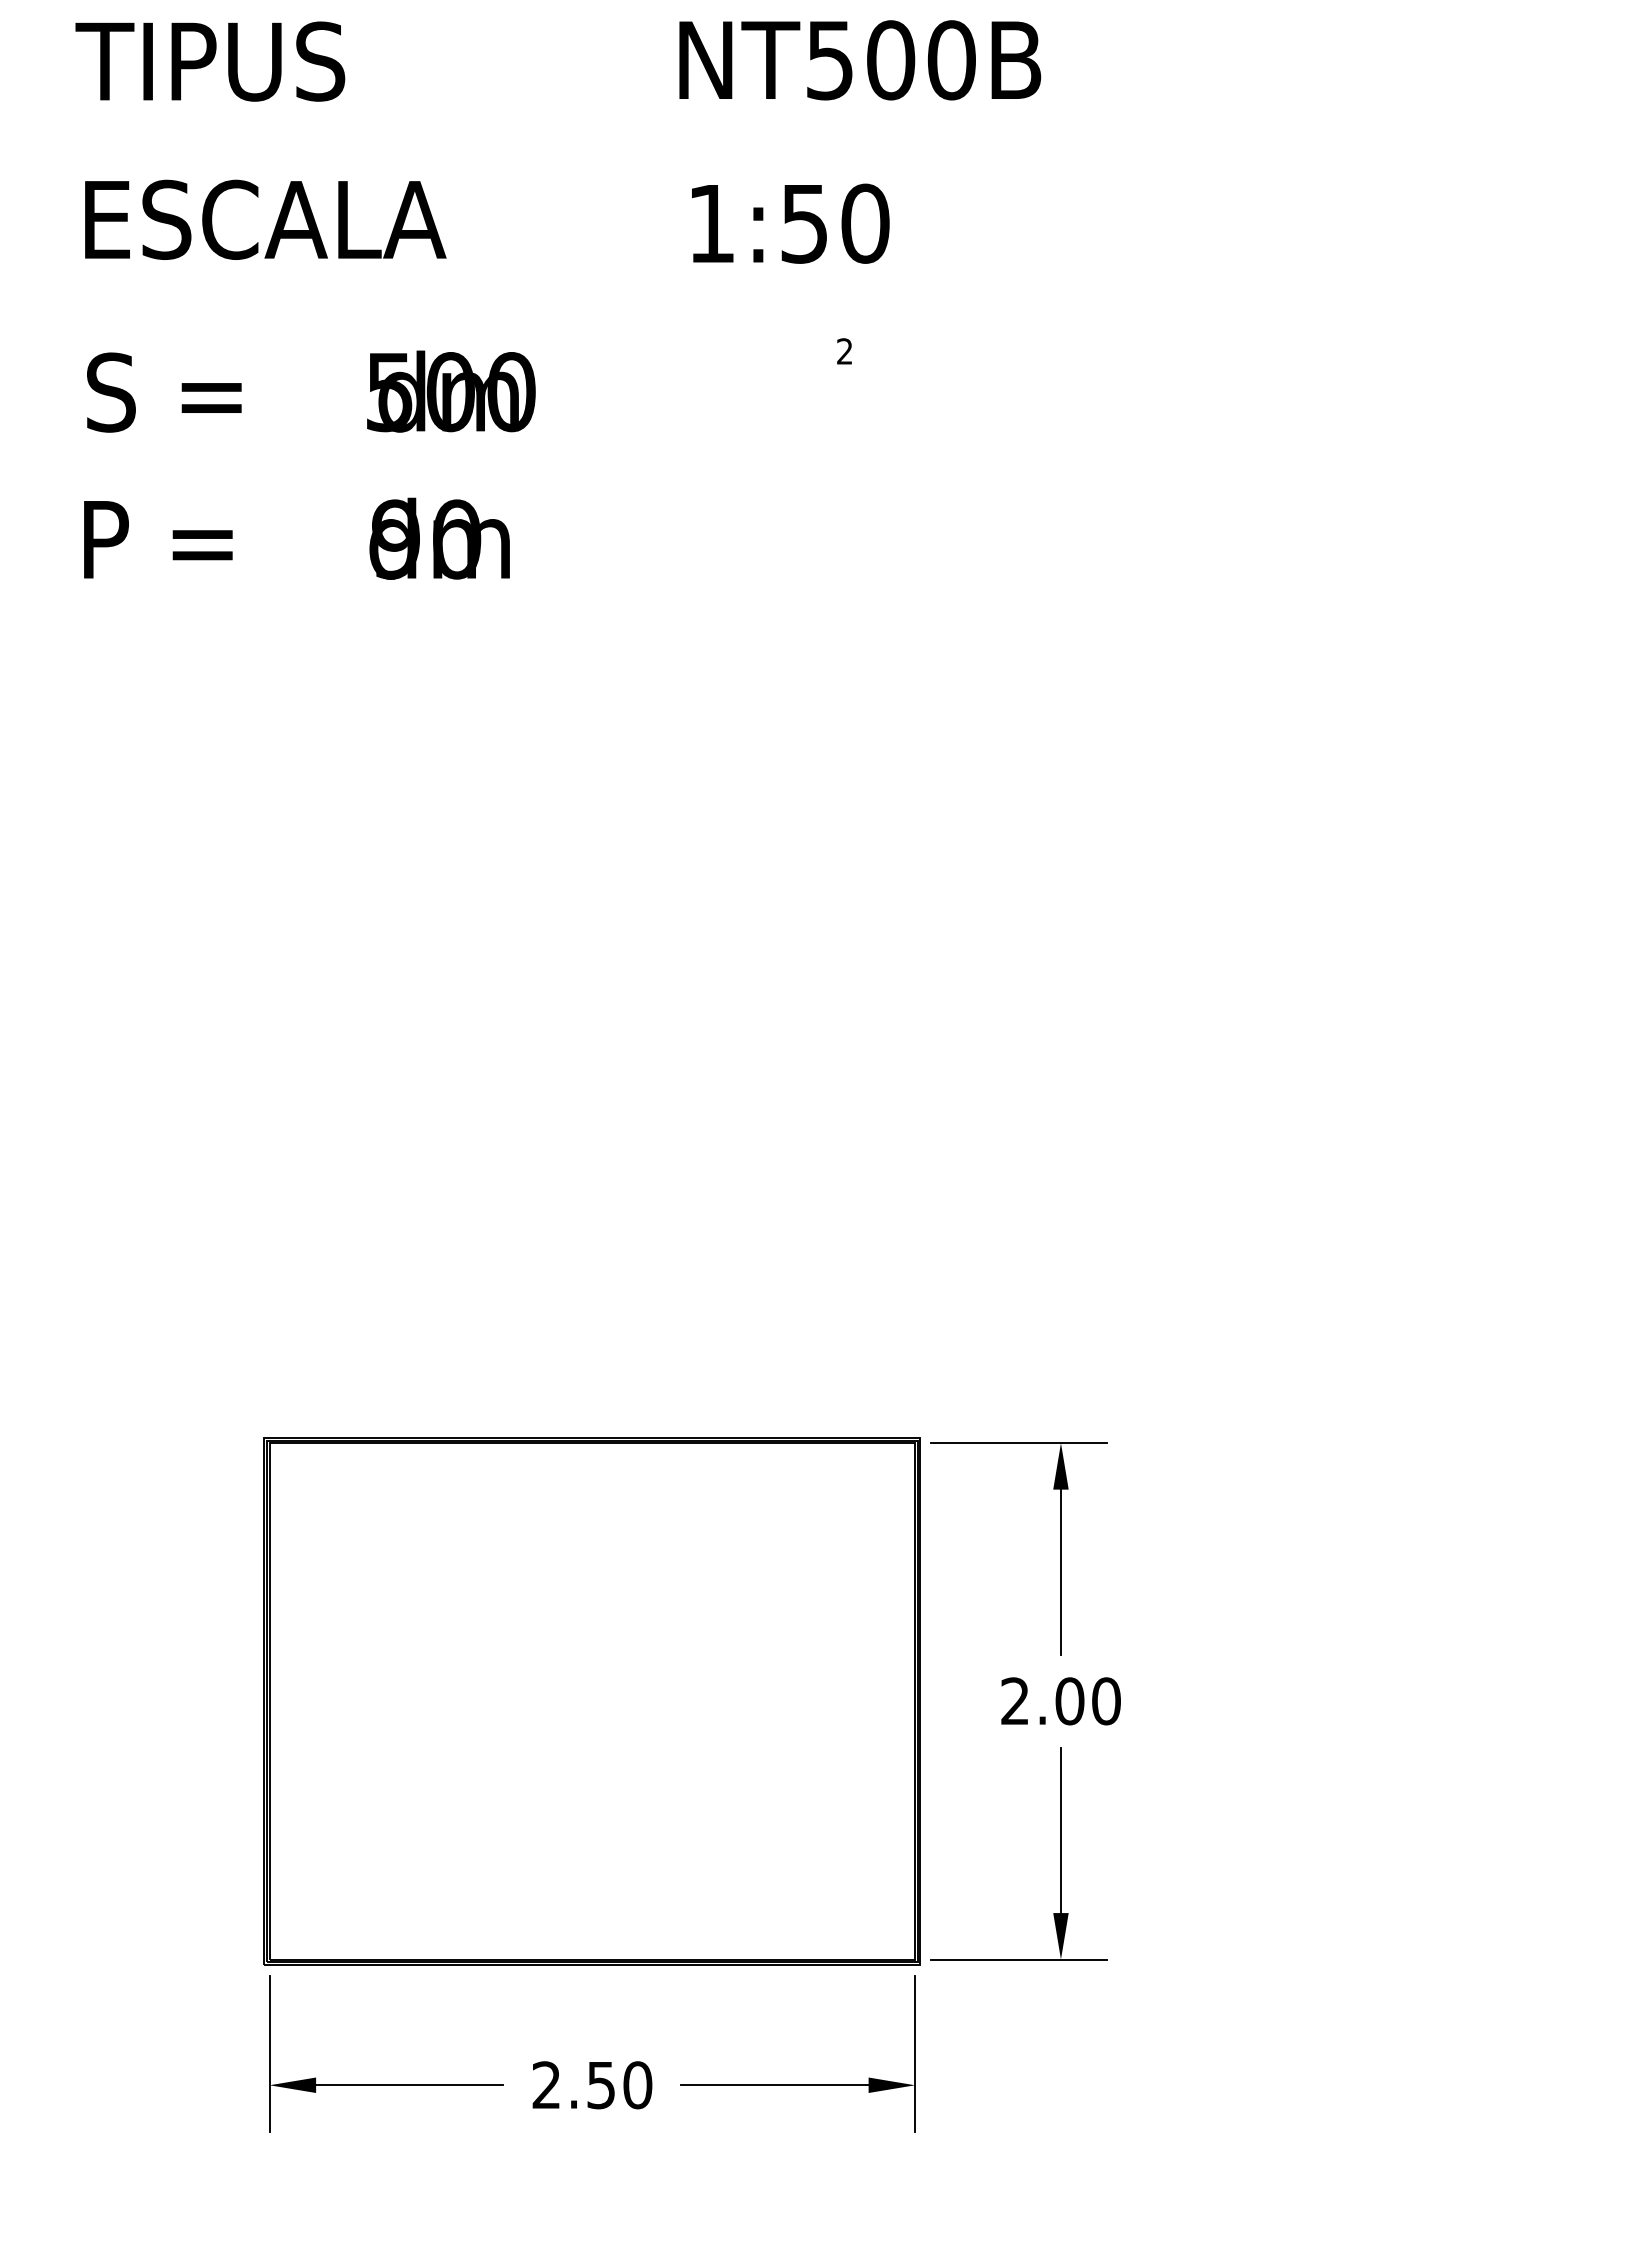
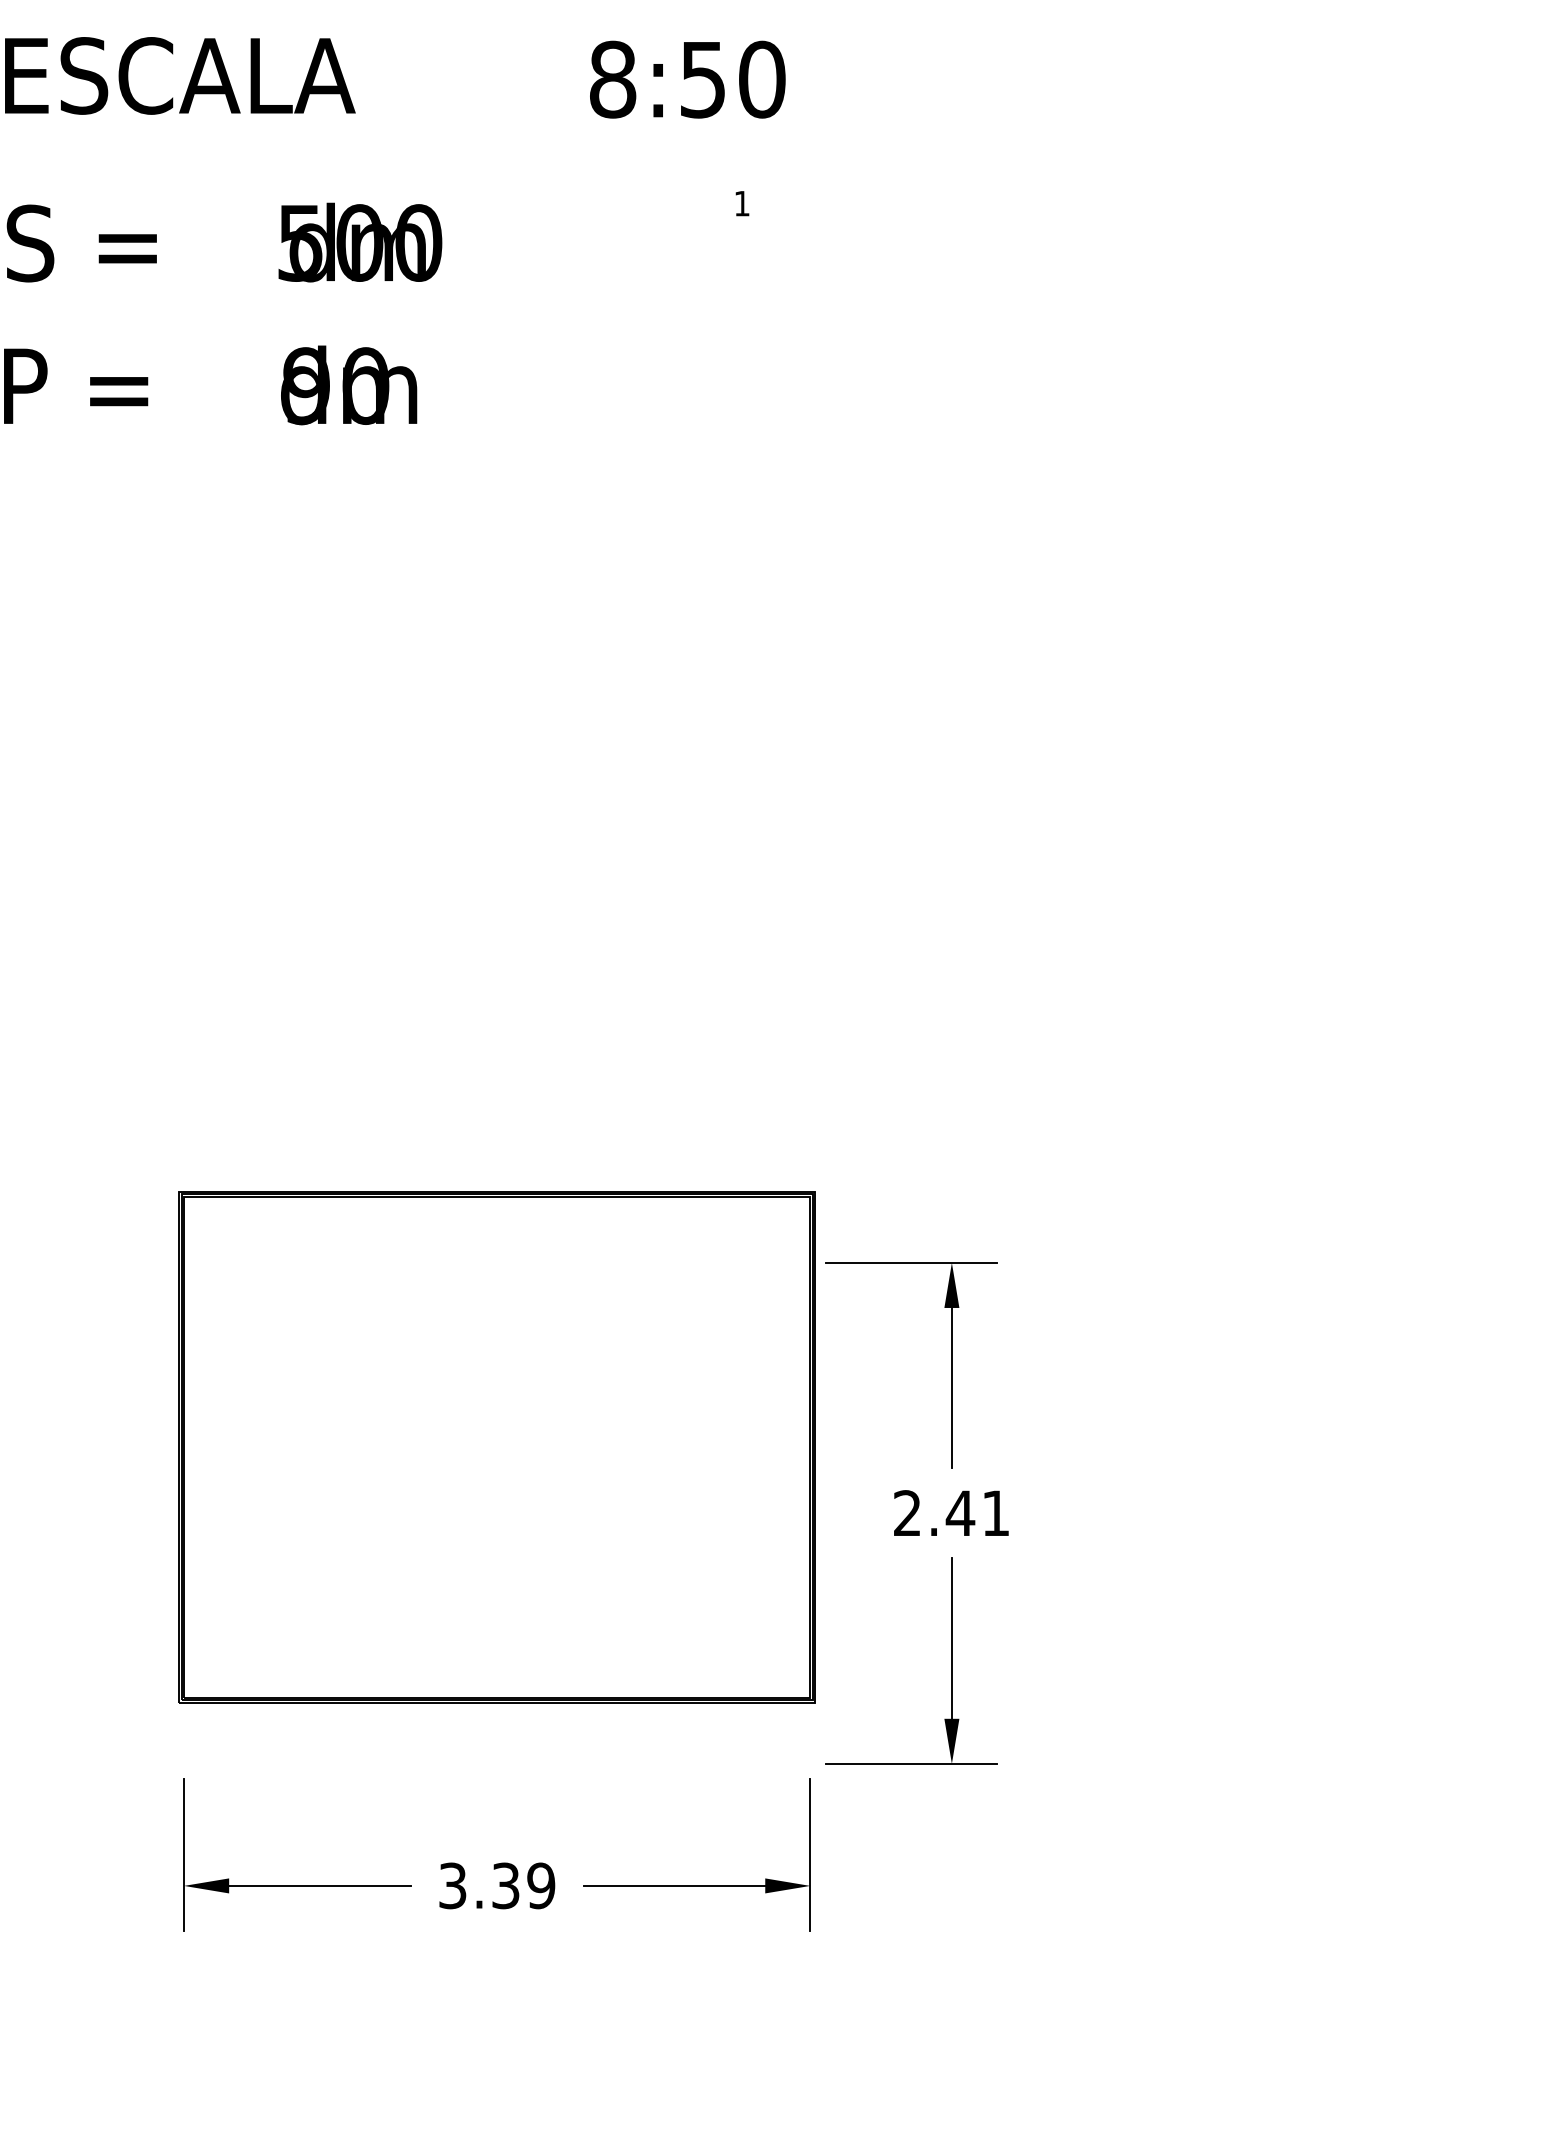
text: (711, 223) -> (612, 79), 1:50 -> 8:50
text: (844, 351) -> (741, 203), 2 -> 1
part: (591, 1701) -> (496, 1447), moved
text: (1087, 1701) -> (977, 1513), 2.00 -> 2.41
text: (592, 2085) -> (497, 1886), 2.50 -> 3.39

